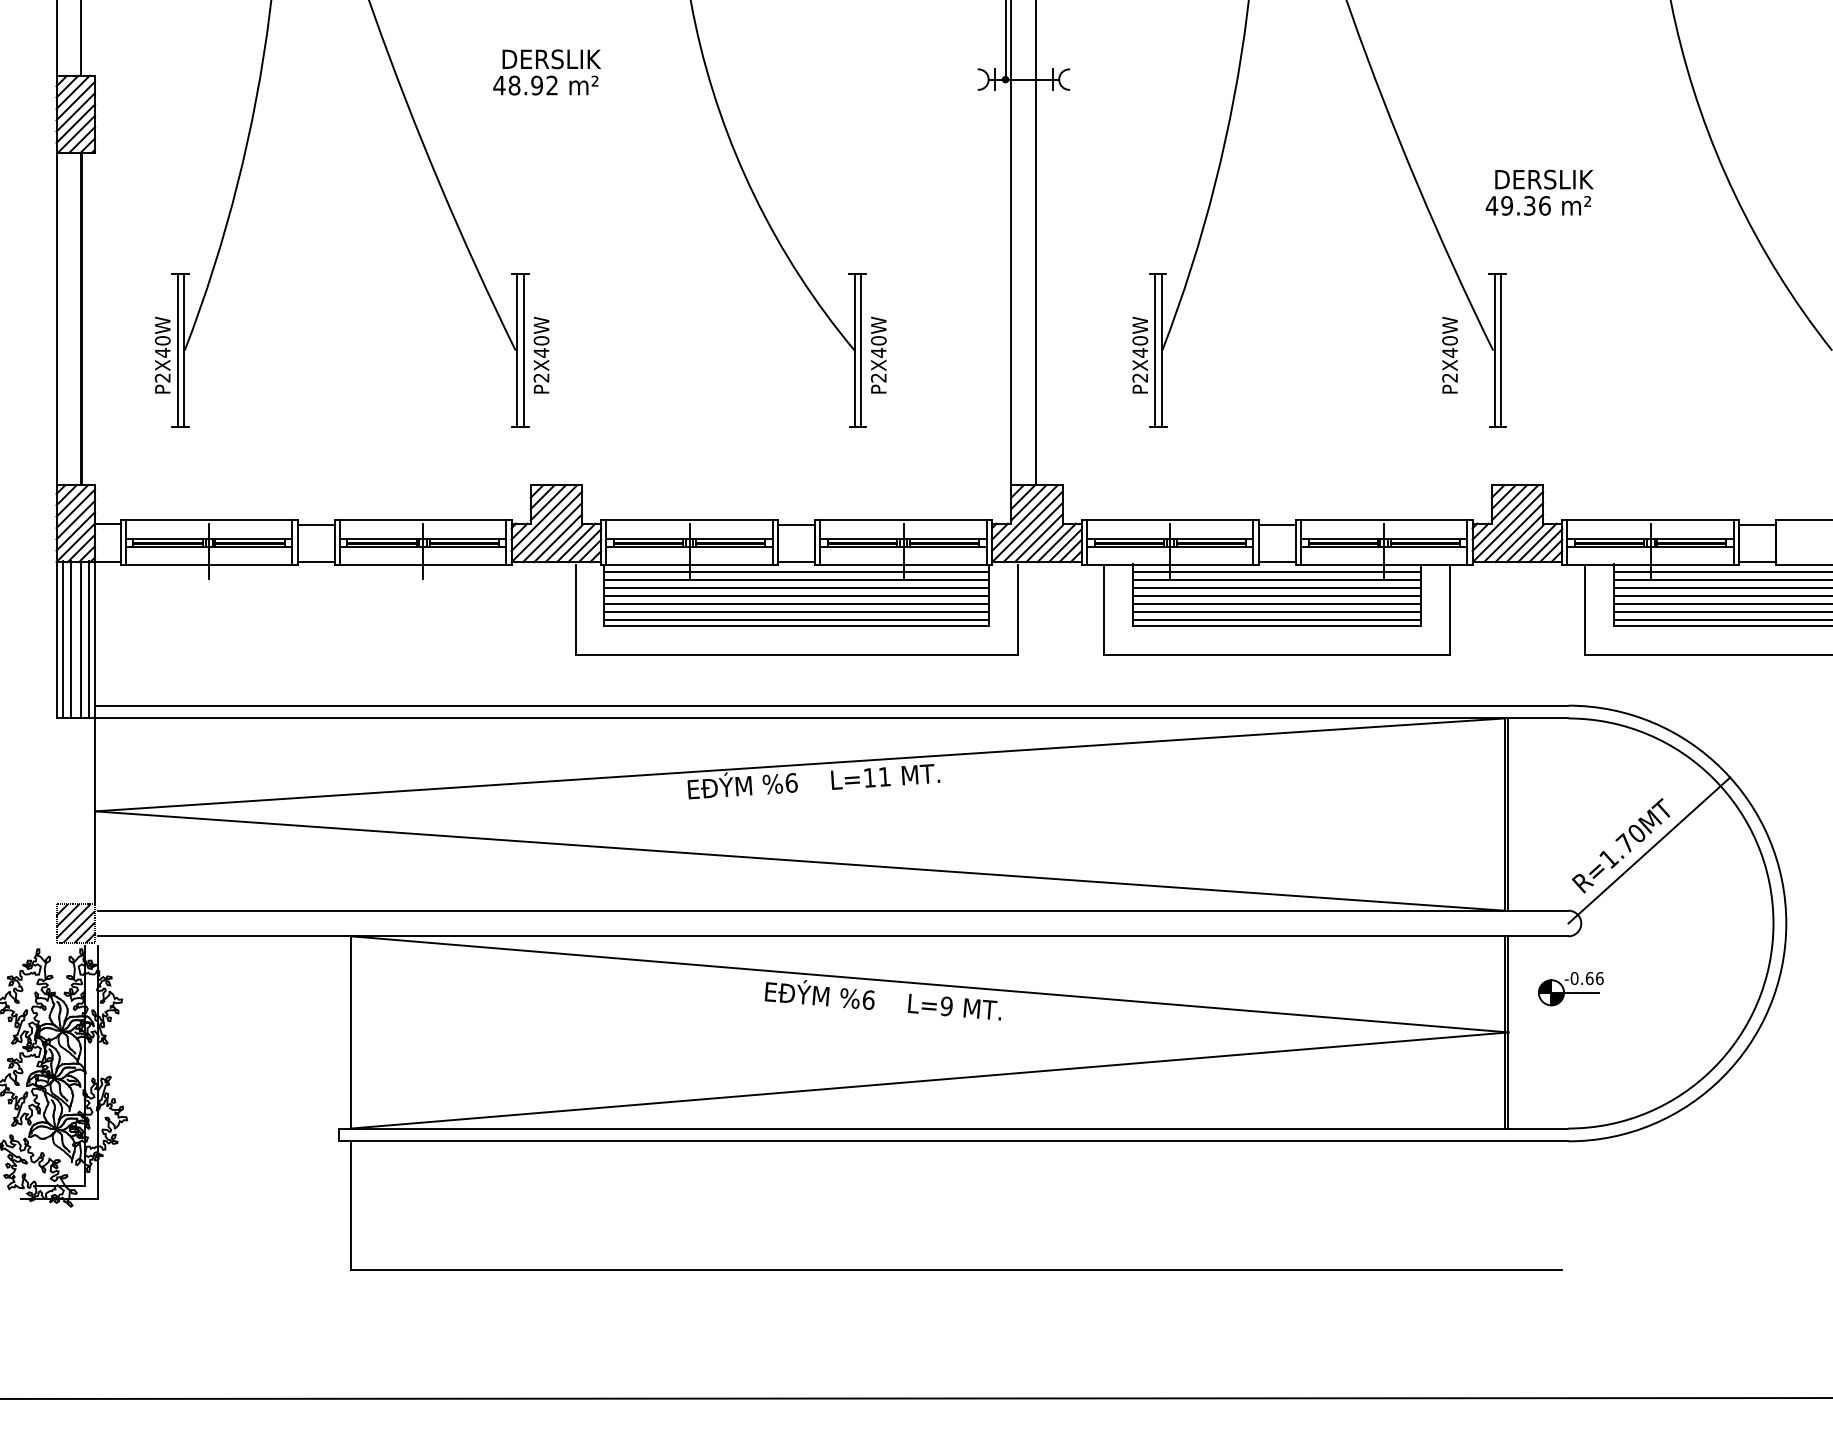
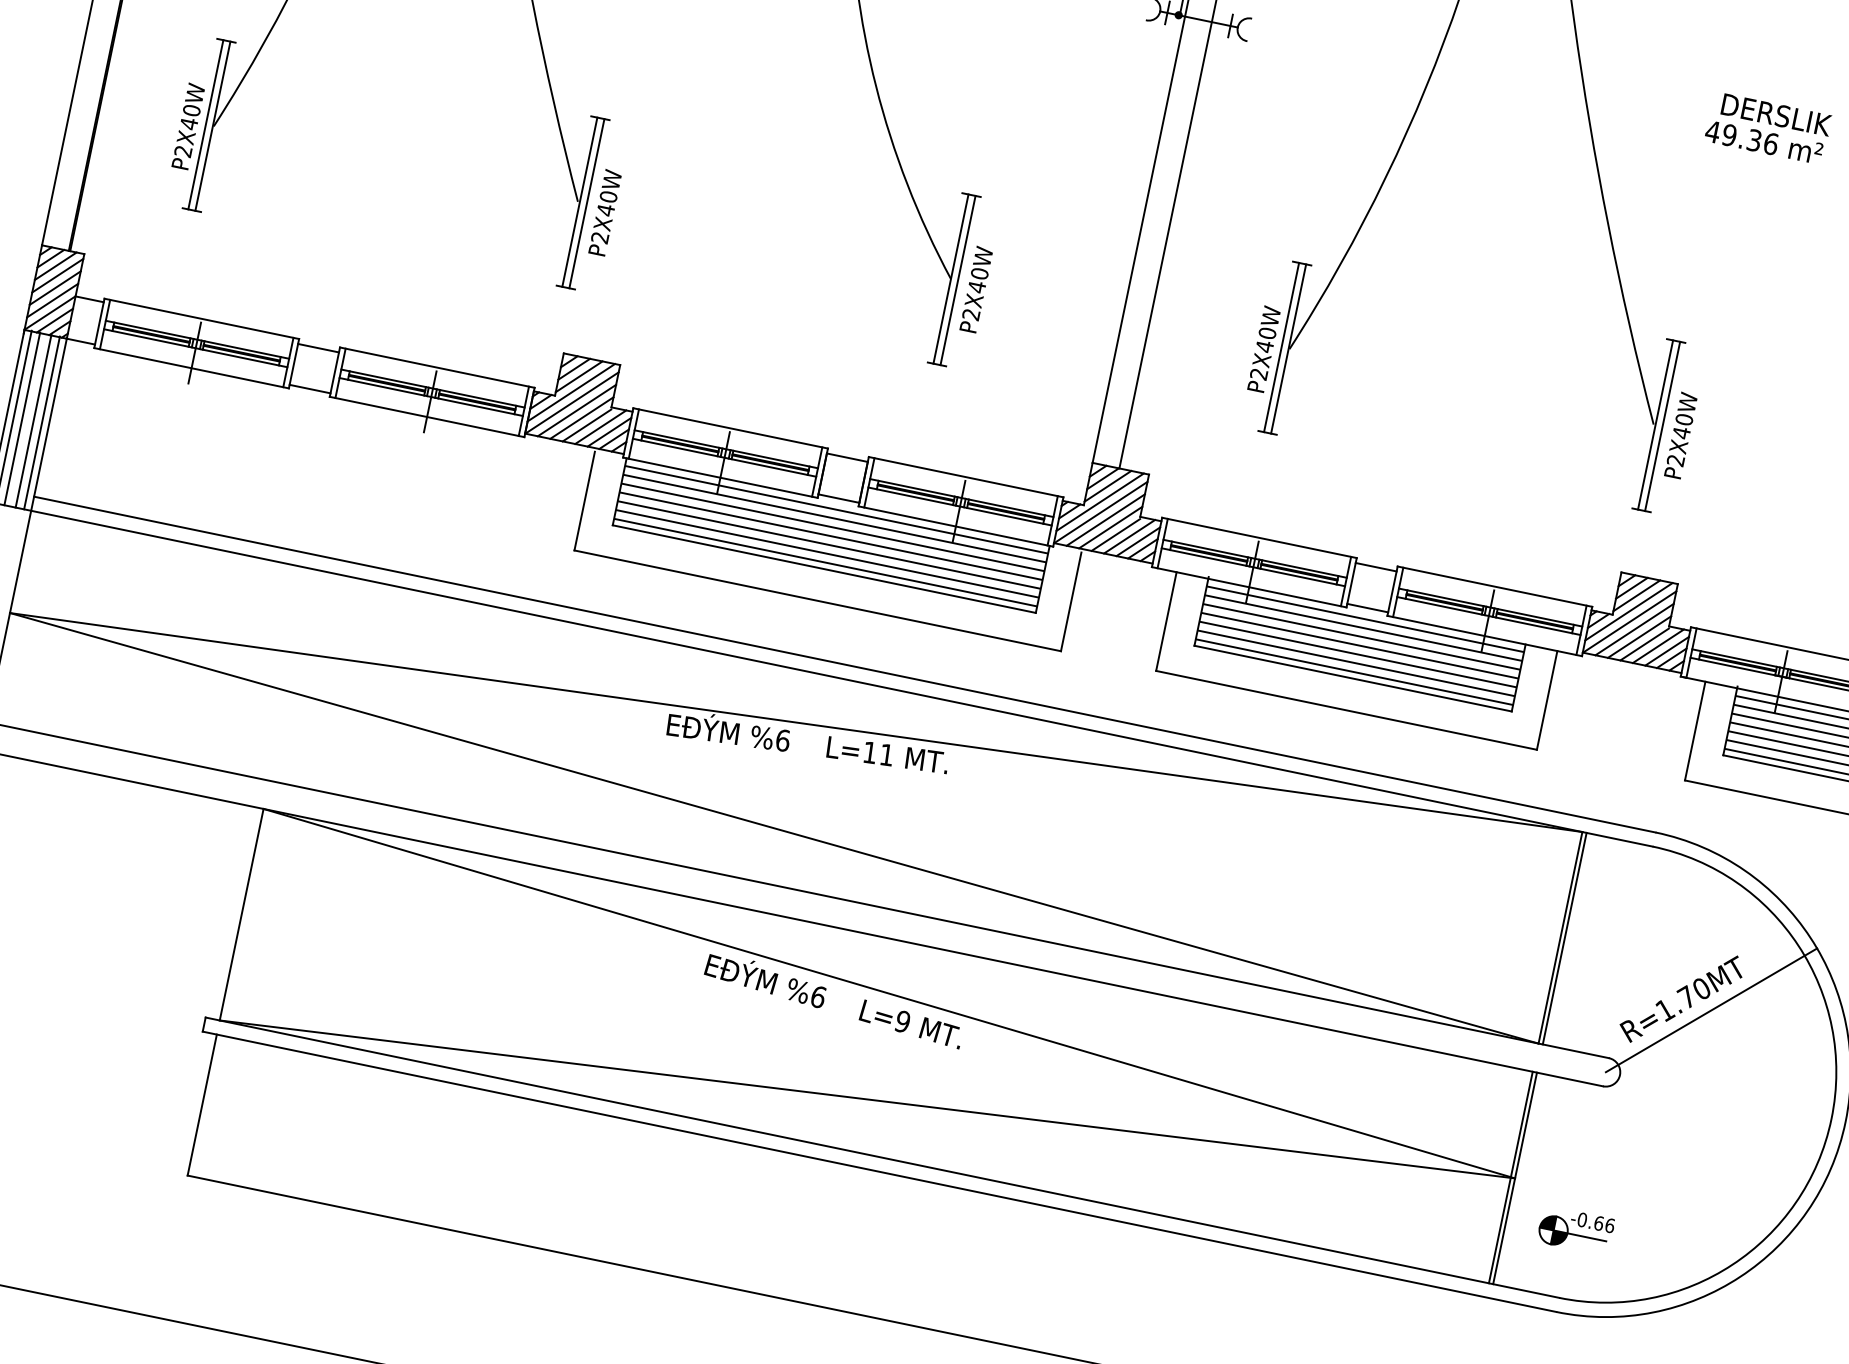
text: (1539, 192) -> (1768, 128), moved
text: (1449, 354) -> (1680, 434), moved
part: (1570, 989) -> (1575, 1231), moved

